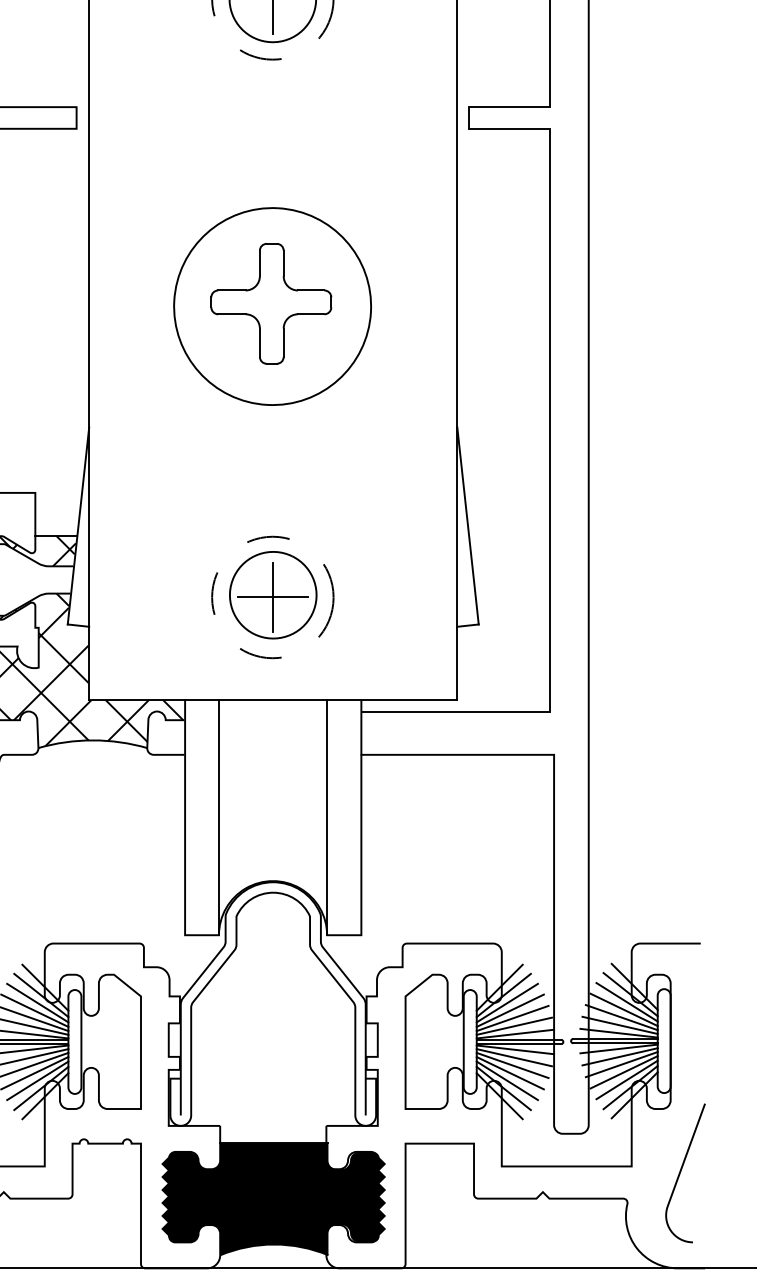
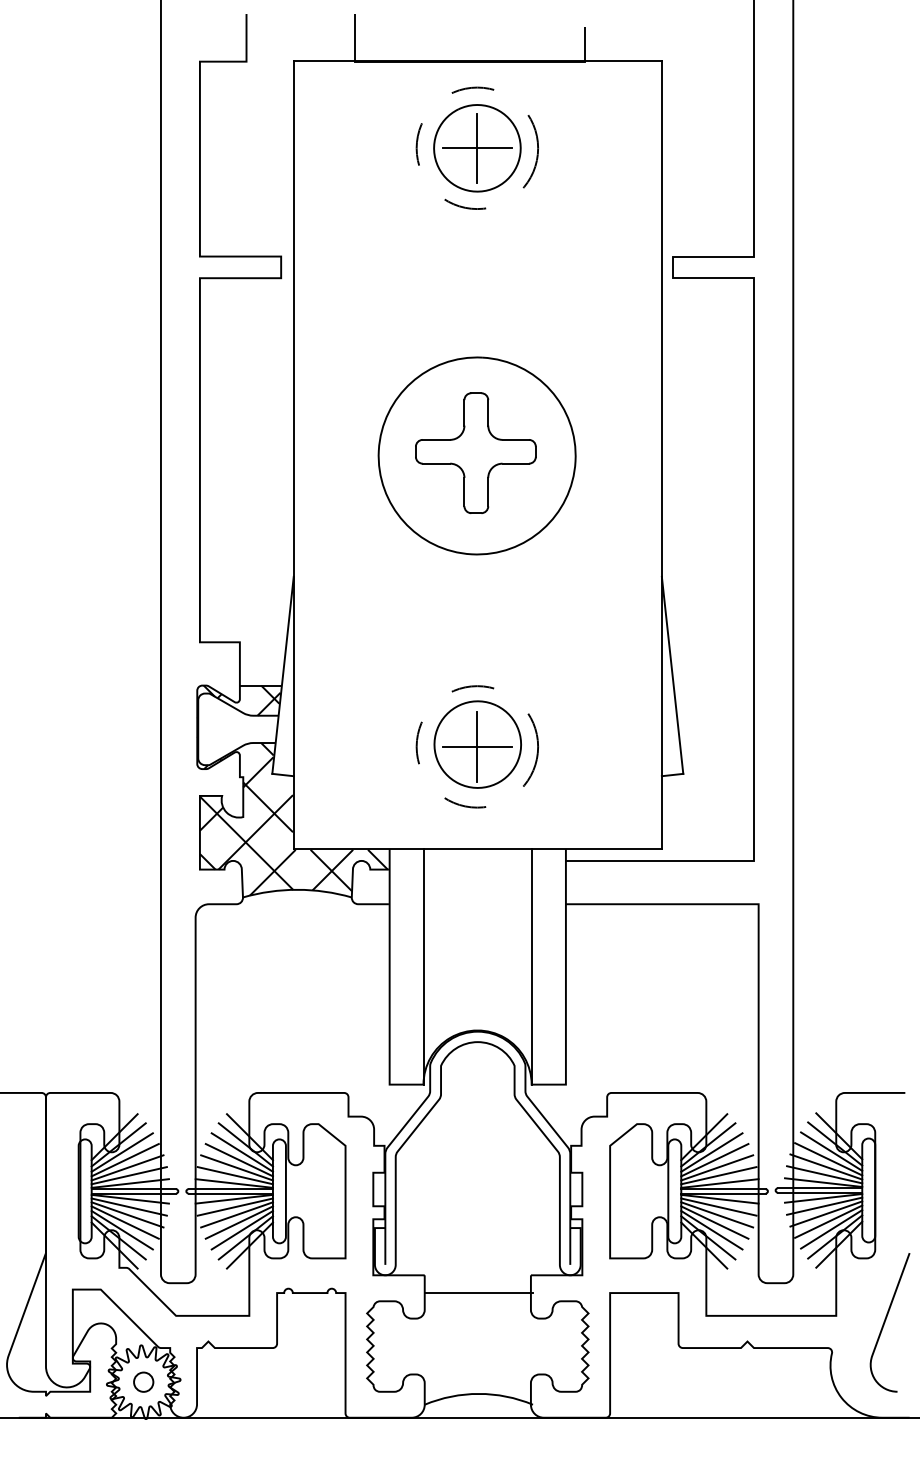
fill: (273, 1199) -> (478, 1348), removed

